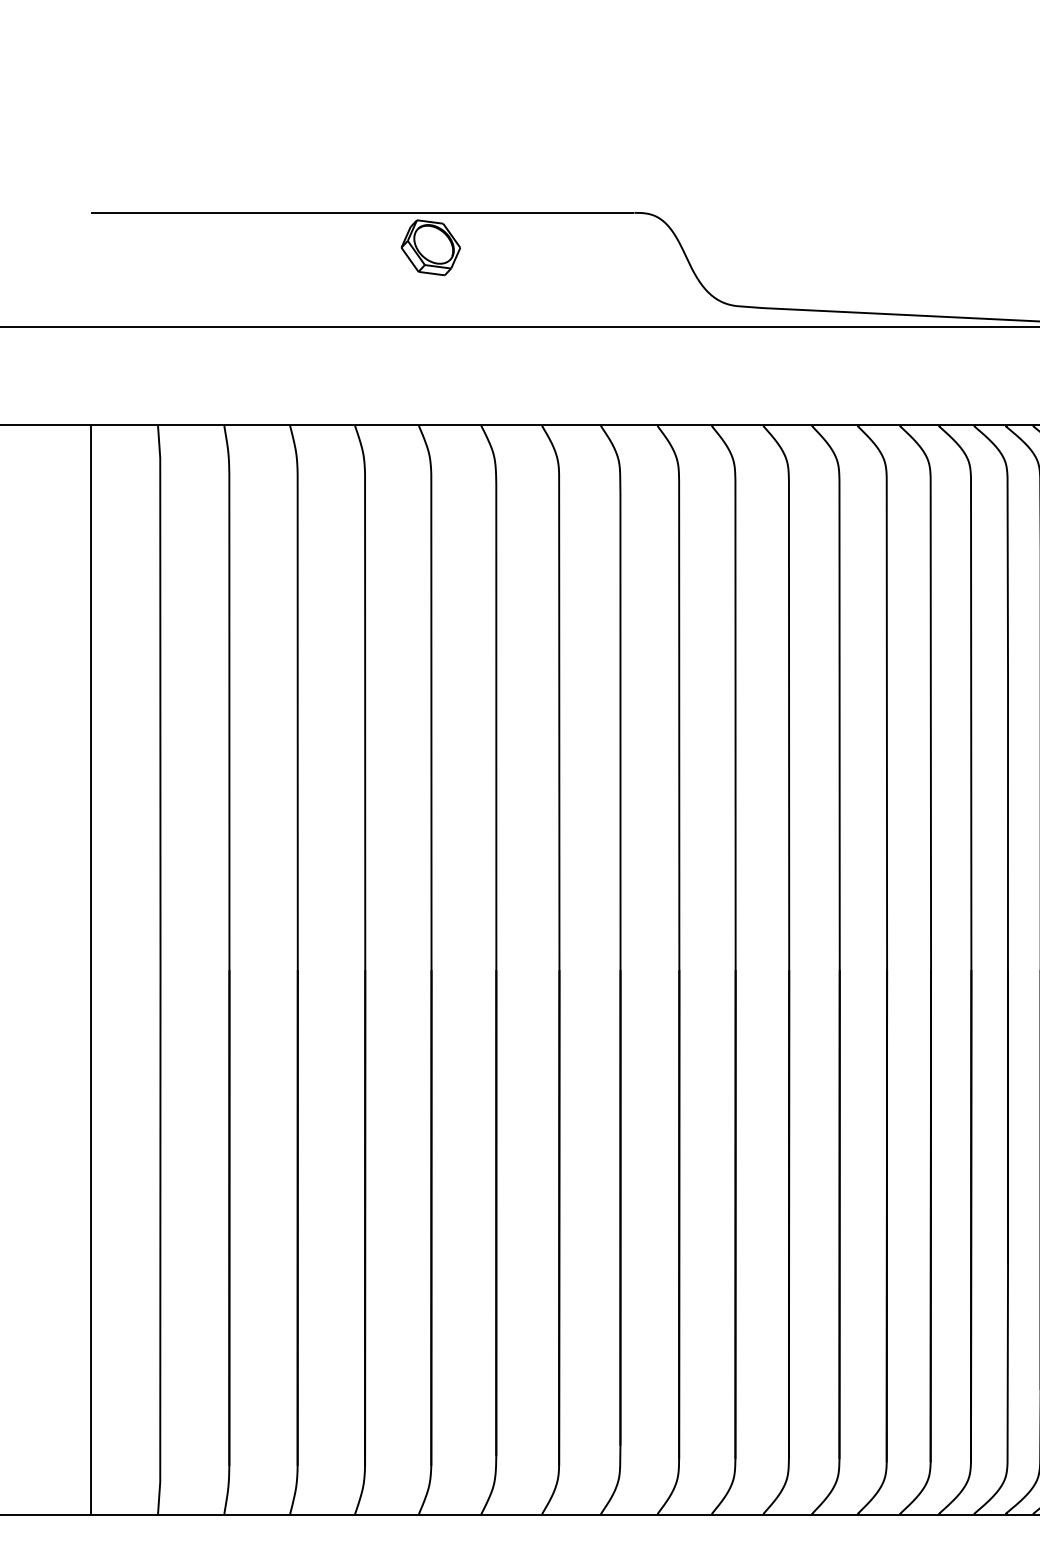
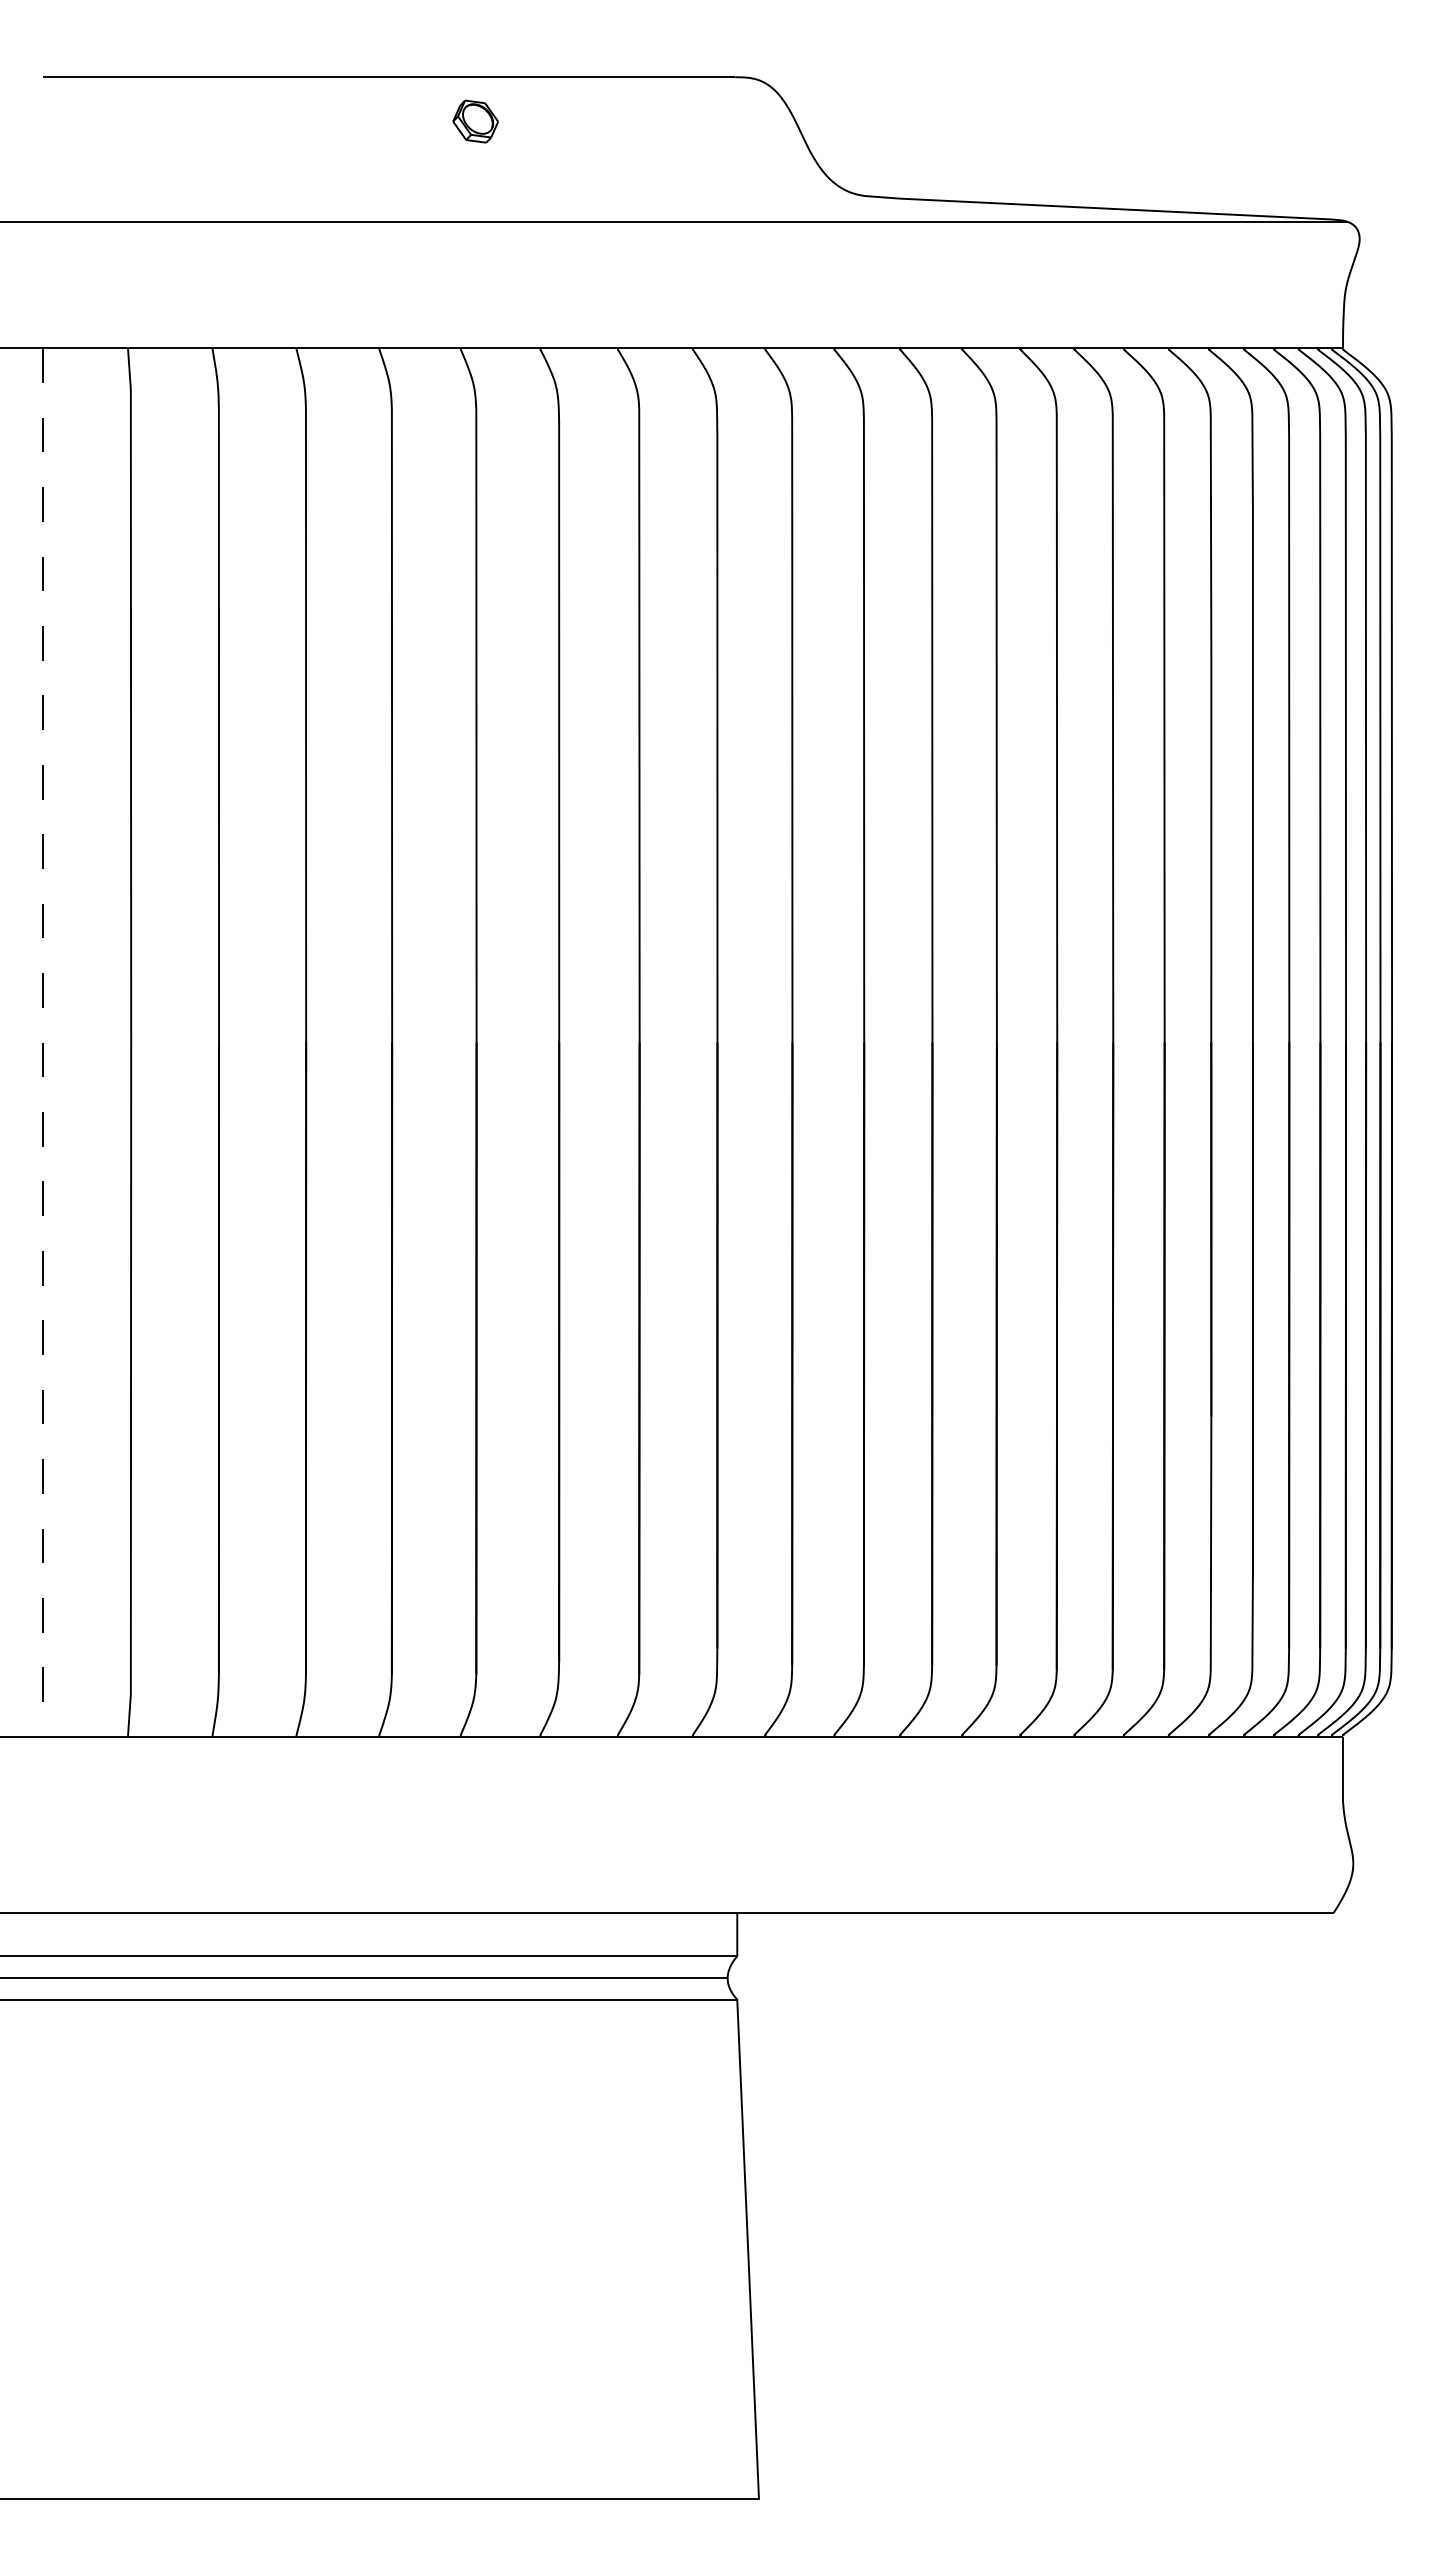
part: (430, 247) -> (475, 121), size x0.6
line: (90, 970) -> (42, 1042), solid -> dashed

